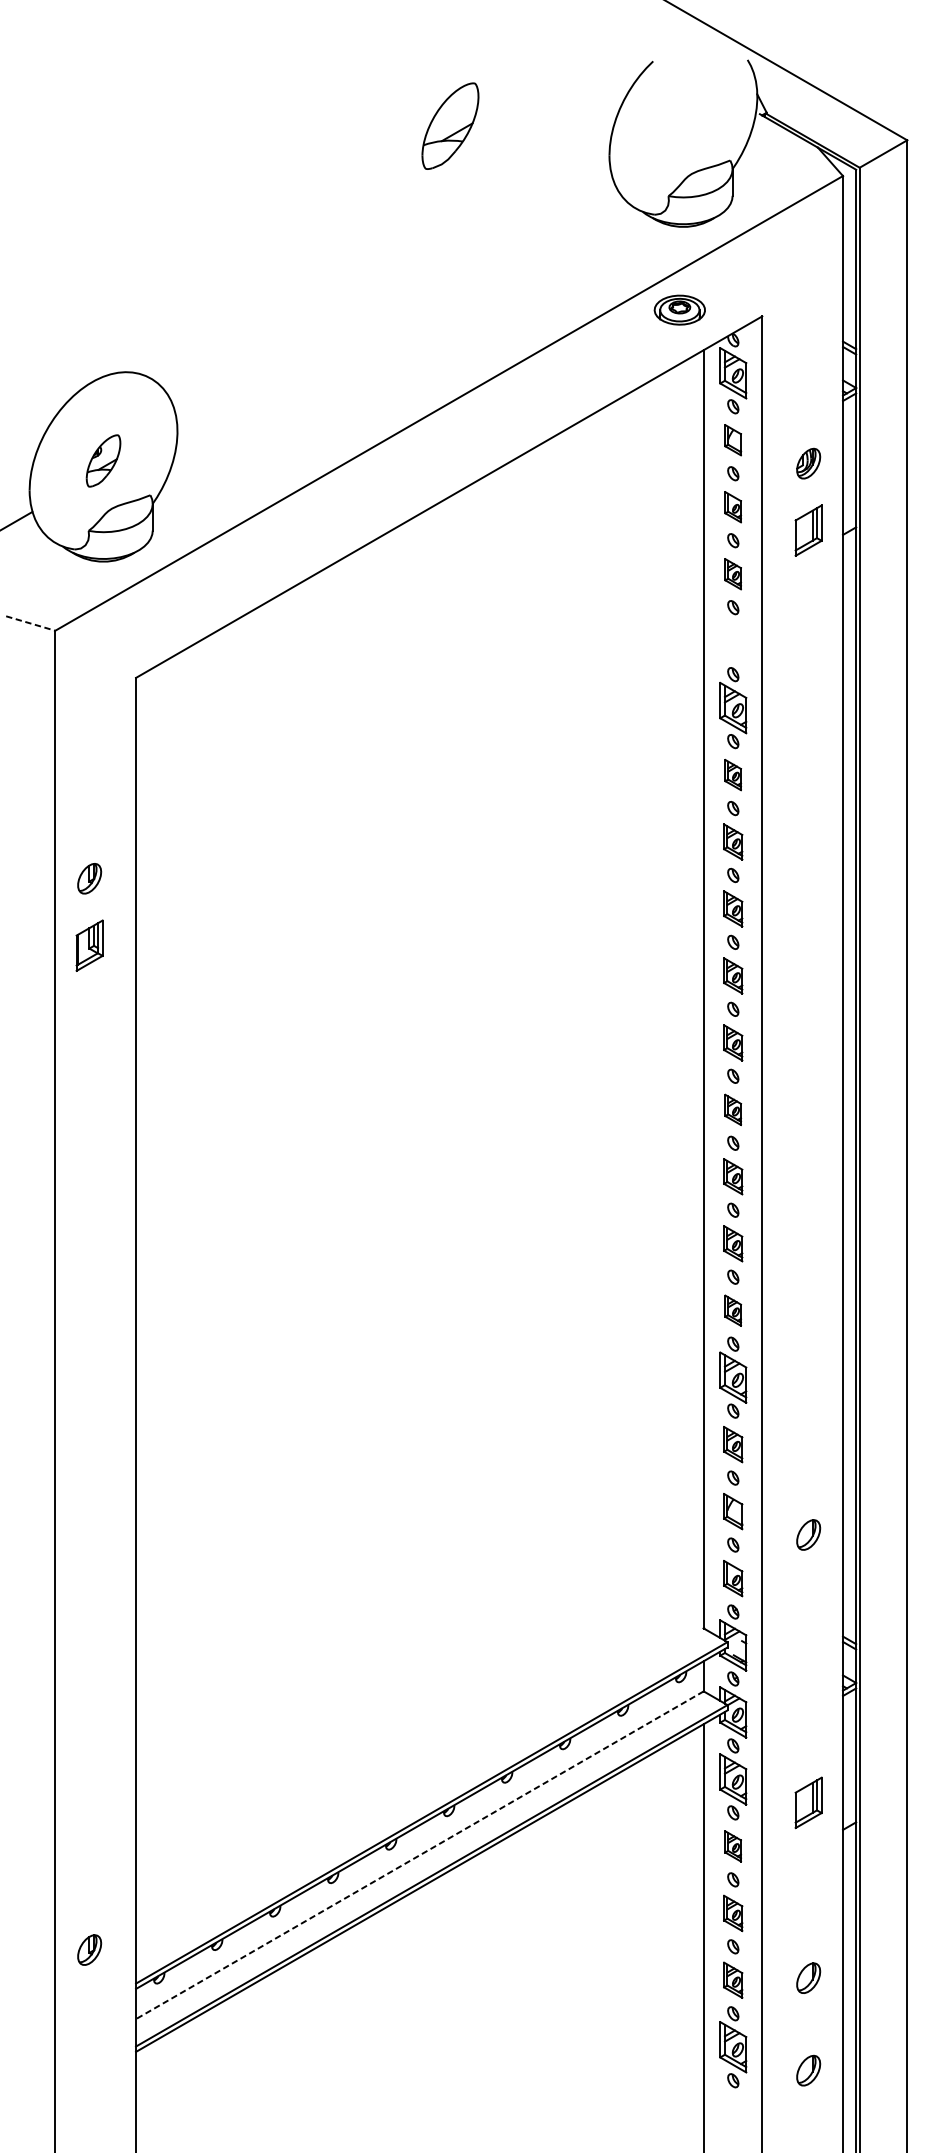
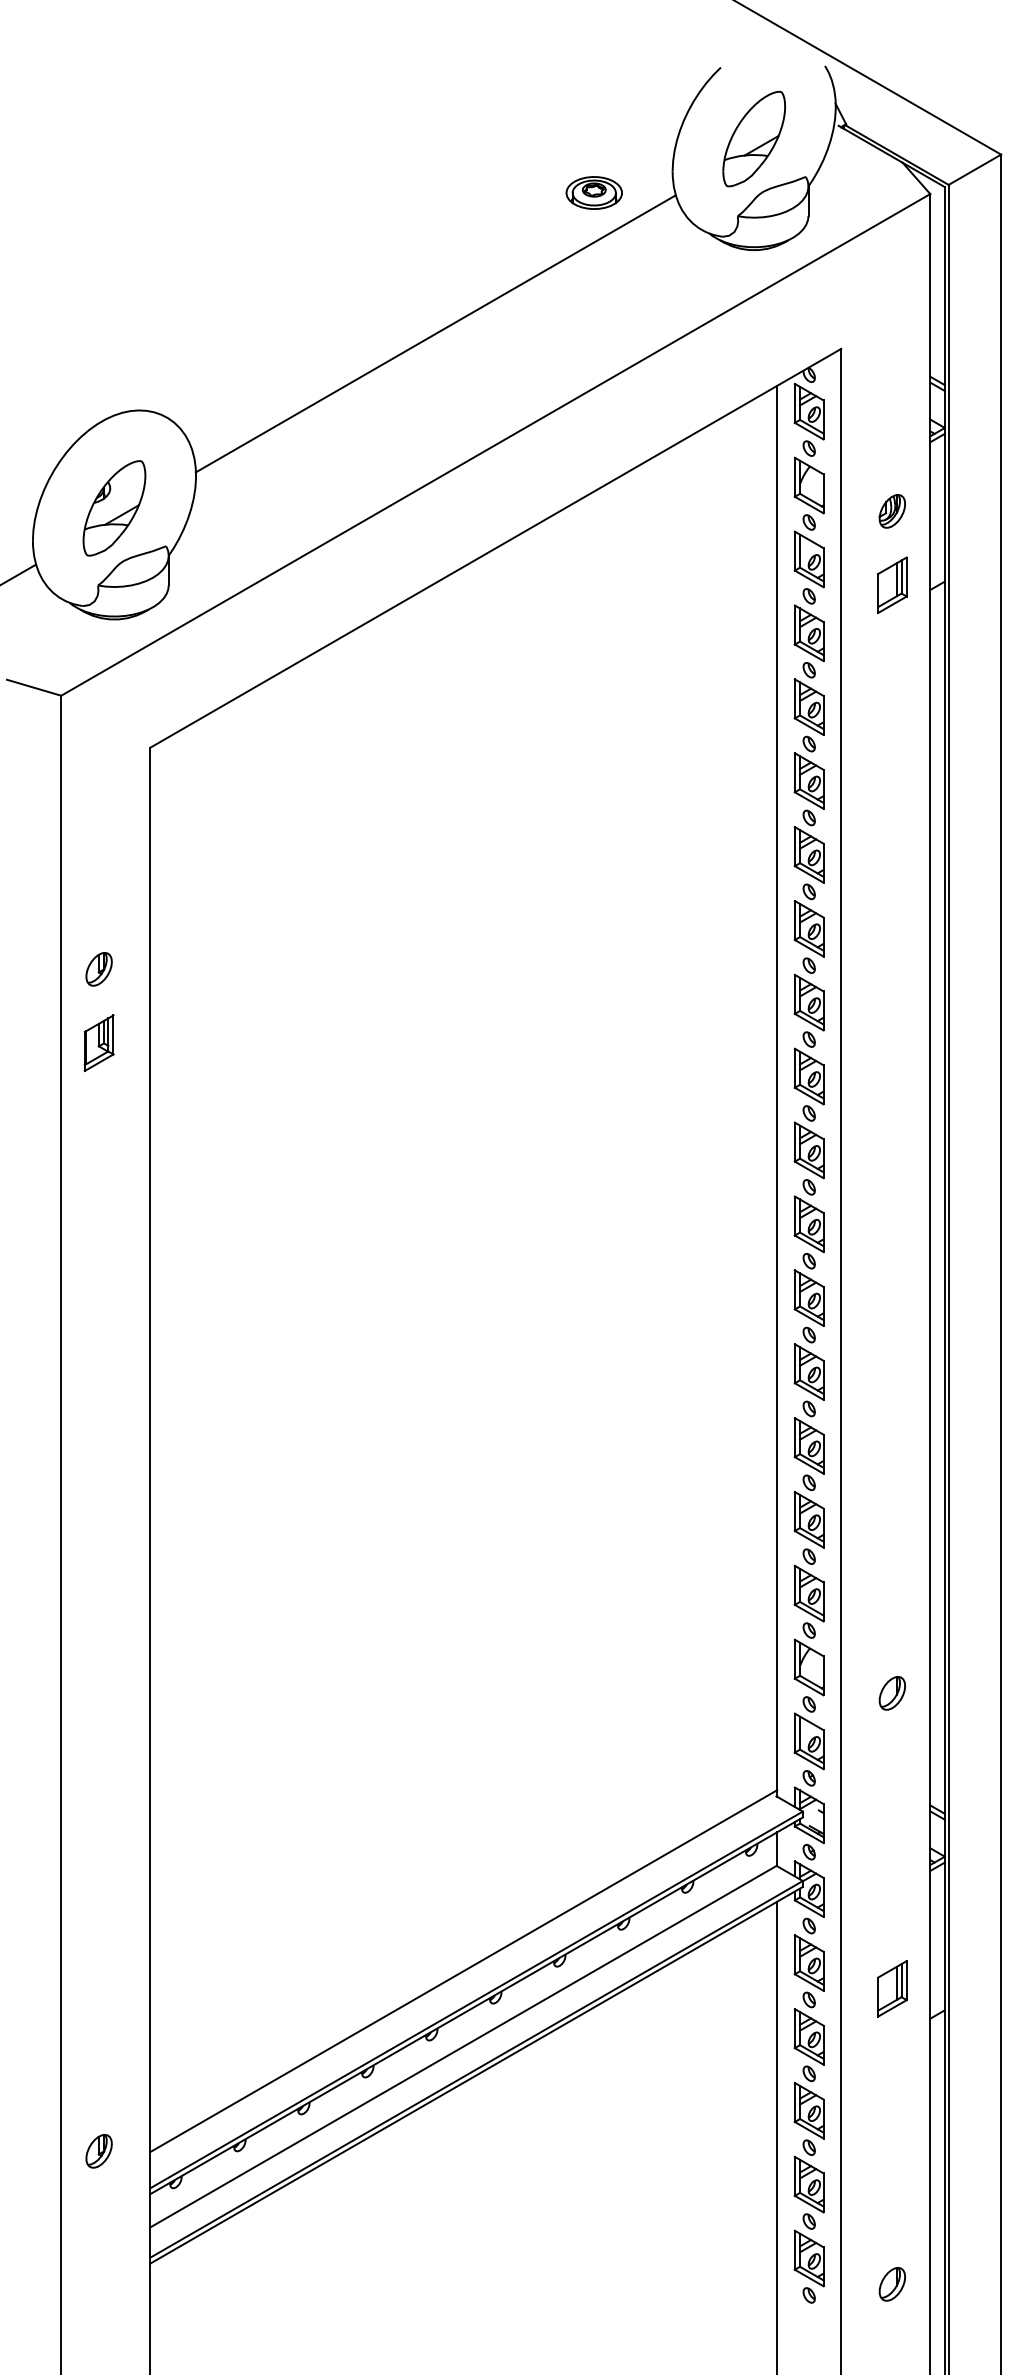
part: (449, 125) -> (753, 138), moved
line: (394, 302) -> (435, 333), added
part: (679, 309) -> (593, 192), moved
part: (732, 440) -> (808, 485), size x1.67
part: (103, 461) -> (114, 508), size x1.67
part: (732, 507) -> (808, 559), size x1.67
part: (732, 574) -> (808, 633), size x1.67
line: (31, 623) -> (34, 687), dashed -> solid
part: (732, 640) -> (808, 706), added
part: (732, 774) -> (808, 854), size x1.67
part: (732, 841) -> (808, 928), size x1.43
part: (732, 908) -> (808, 1002), size x1.43
part: (732, 975) -> (808, 1076), size x1.43
part: (732, 1042) -> (808, 1150), size x1.43
part: (732, 1110) -> (808, 1224), size x1.67
part: (732, 1176) -> (808, 1297), size x1.43
part: (732, 1243) -> (808, 1371), size x1.43
part: (732, 1310) -> (808, 1445), size x1.67
part: (732, 1444) -> (808, 1593), size x1.43
part: (732, 1511) -> (808, 1667), size x1.43
part: (732, 1578) -> (808, 1741), size x1.43
line: (419, 1787) -> (463, 1971), added
part: (732, 1846) -> (808, 2036), size x1.67
line: (419, 1855) -> (463, 2046), dashed -> solid
part: (732, 1913) -> (808, 2110), size x1.43
part: (807, 1978) -> (891, 2182), removed
part: (732, 1980) -> (808, 2184), size x1.43

